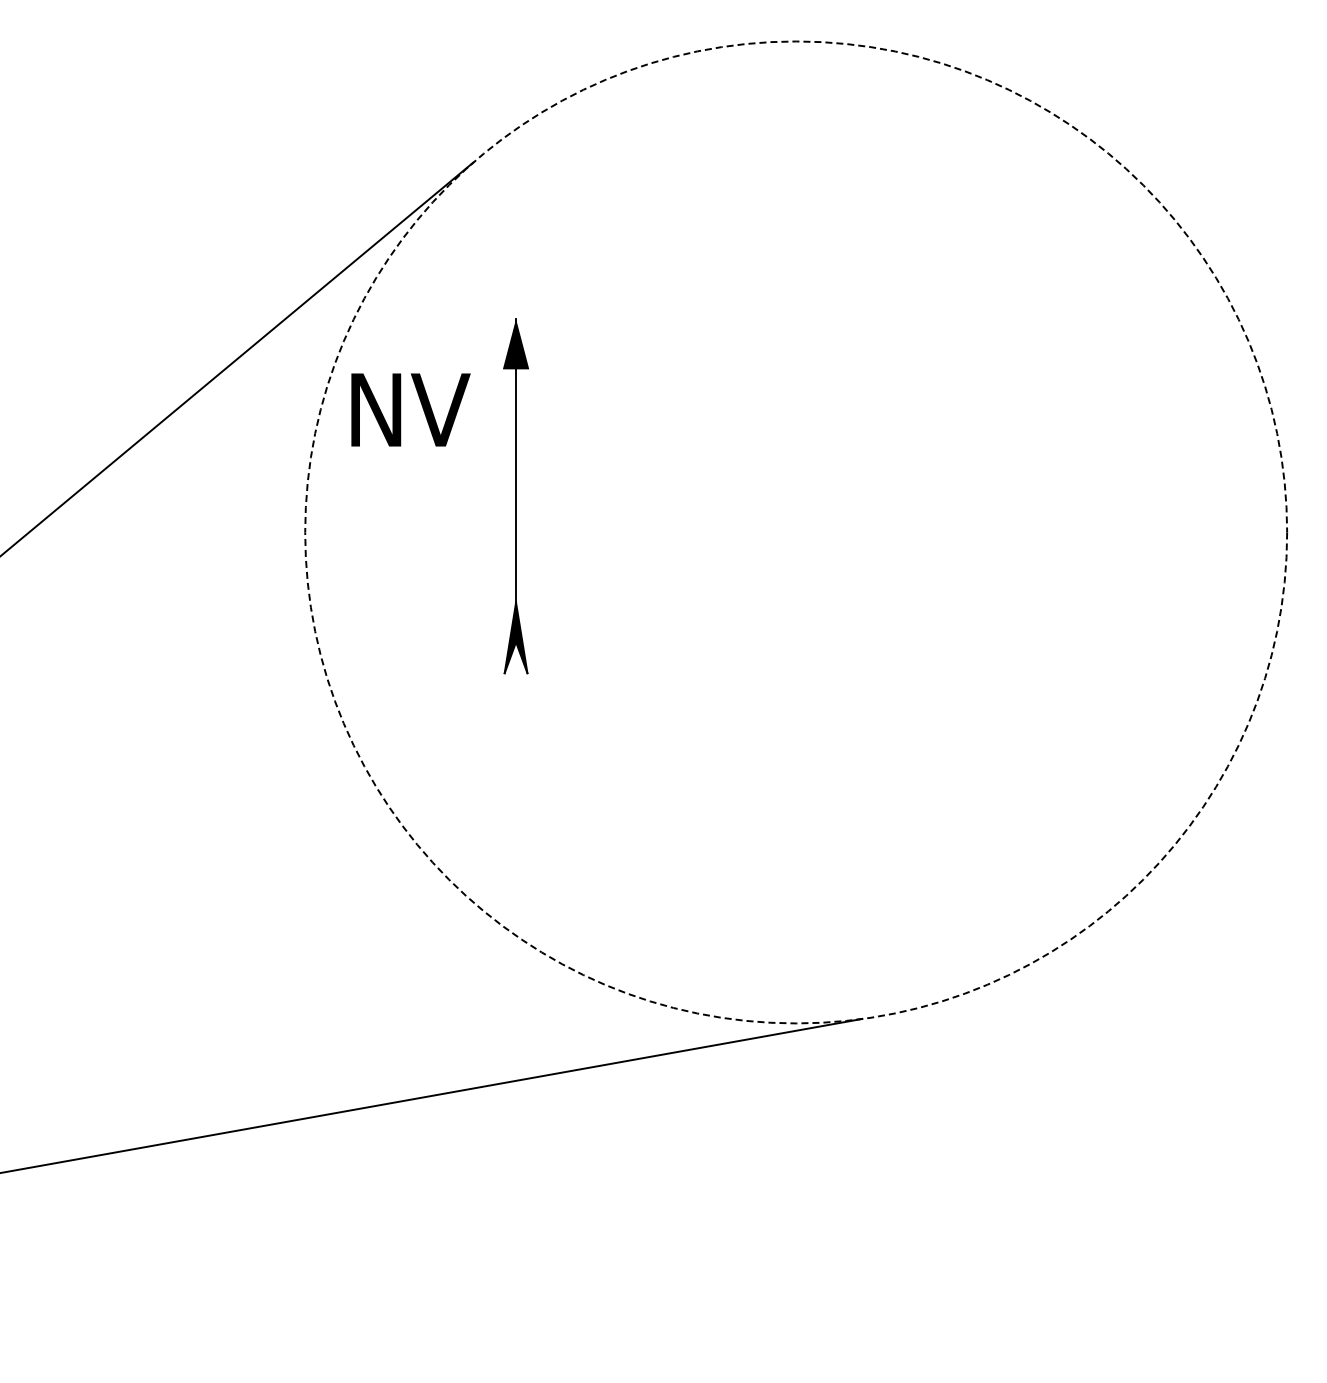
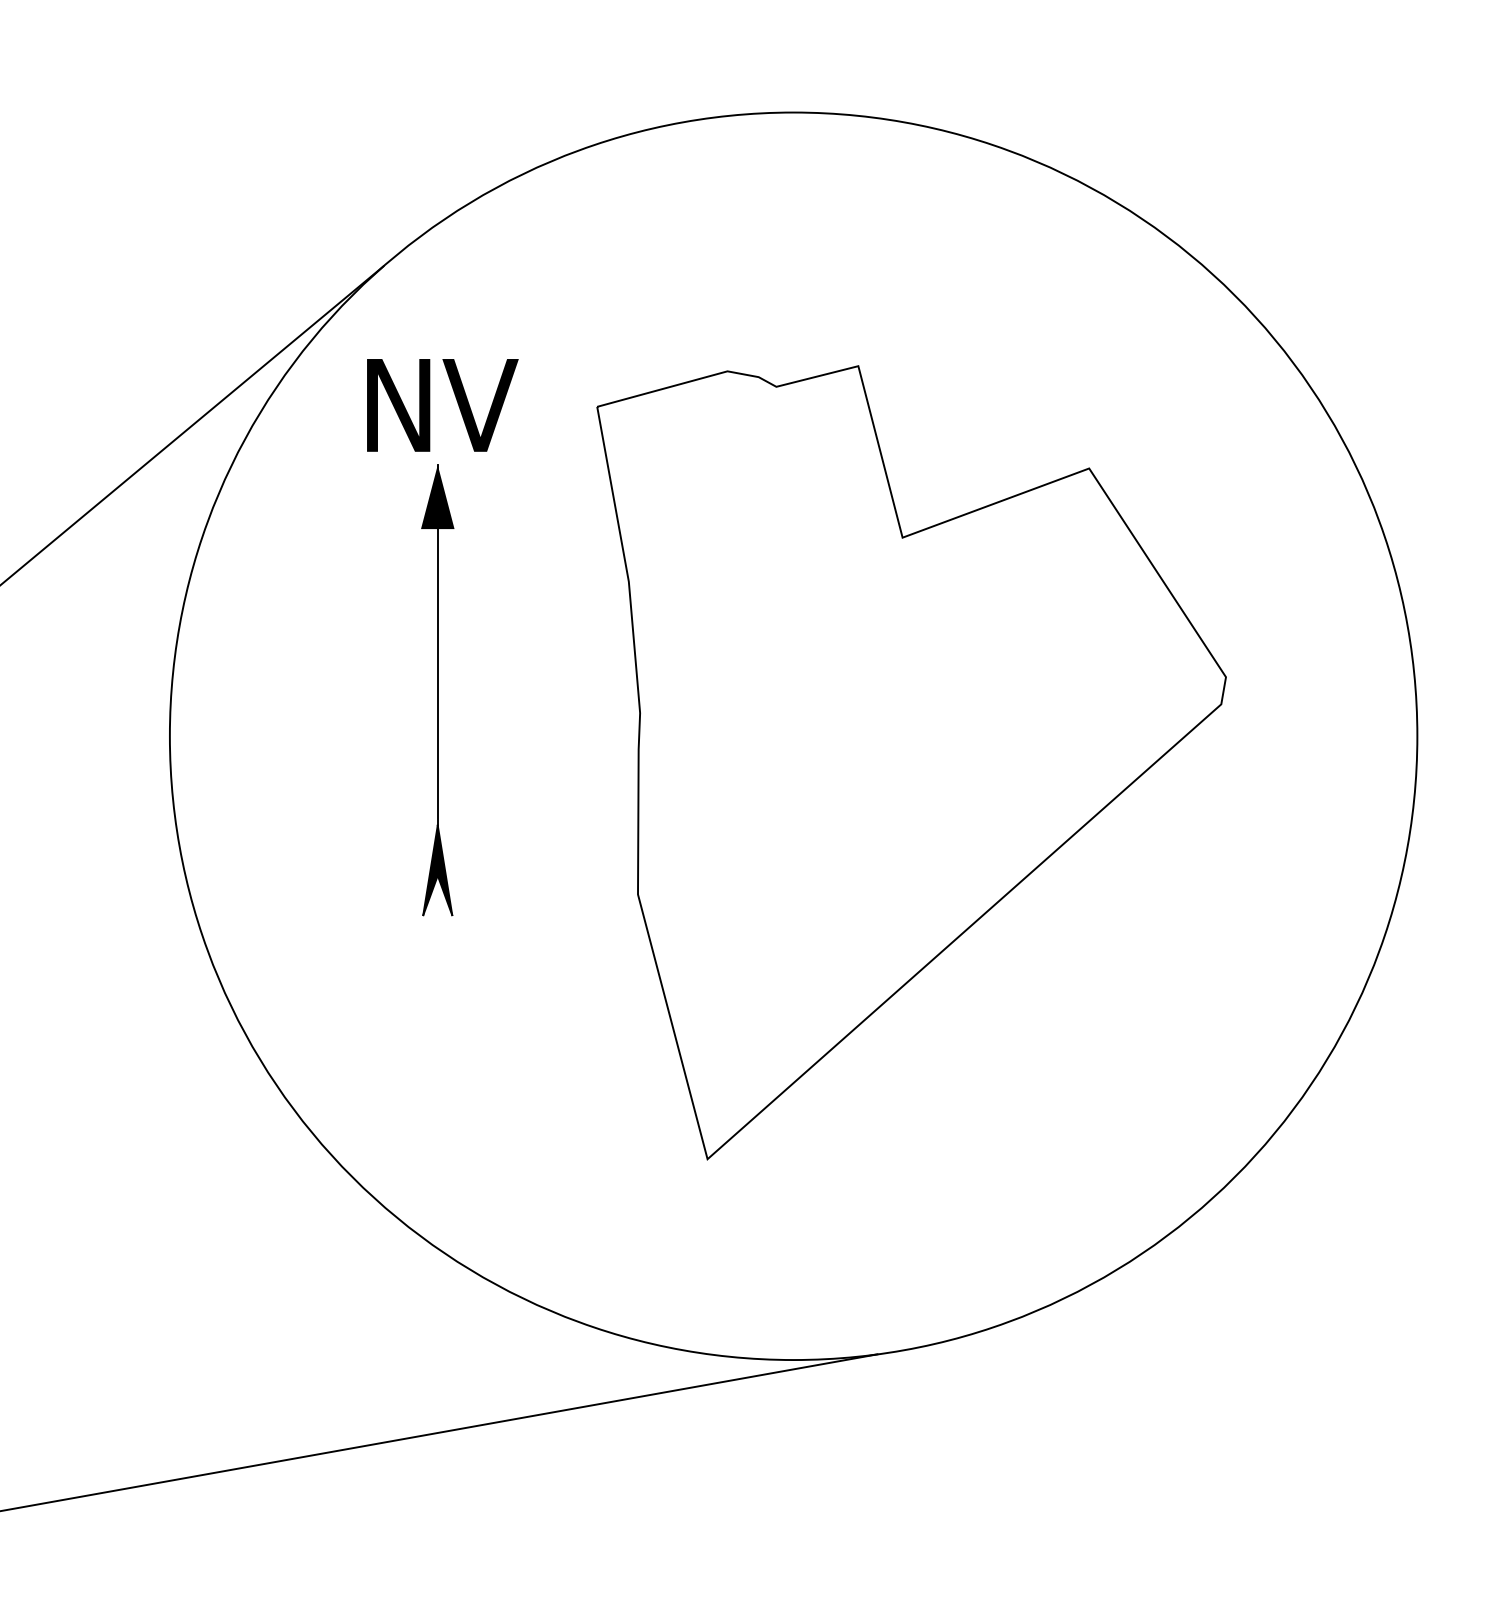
text: (410, 409) -> (442, 404), moved
circle: (796, 532) -> (794, 736), dashed -> solid
part: (888, 553) -> (910, 763), added

